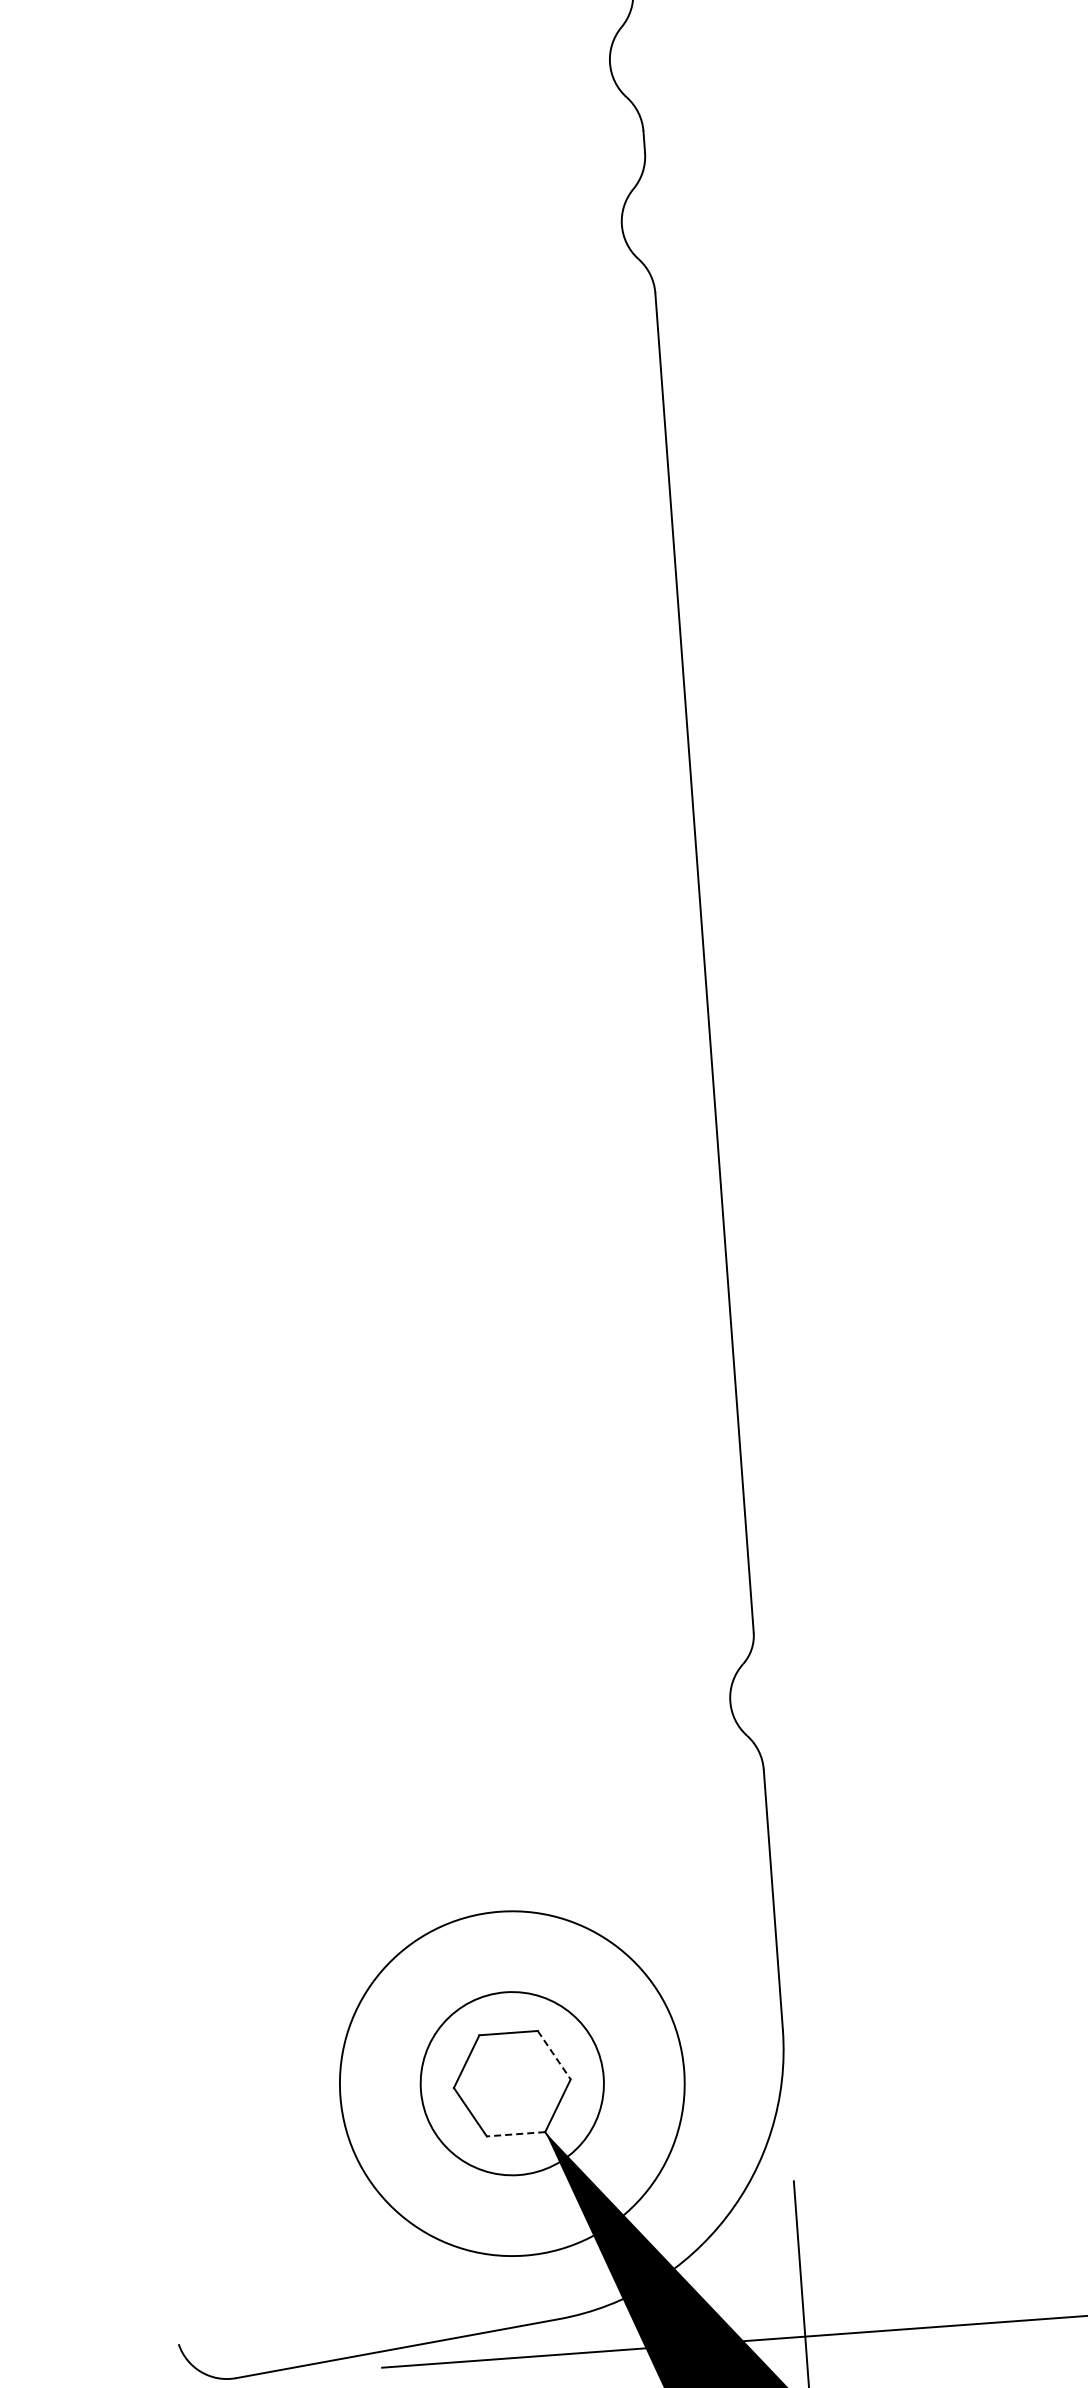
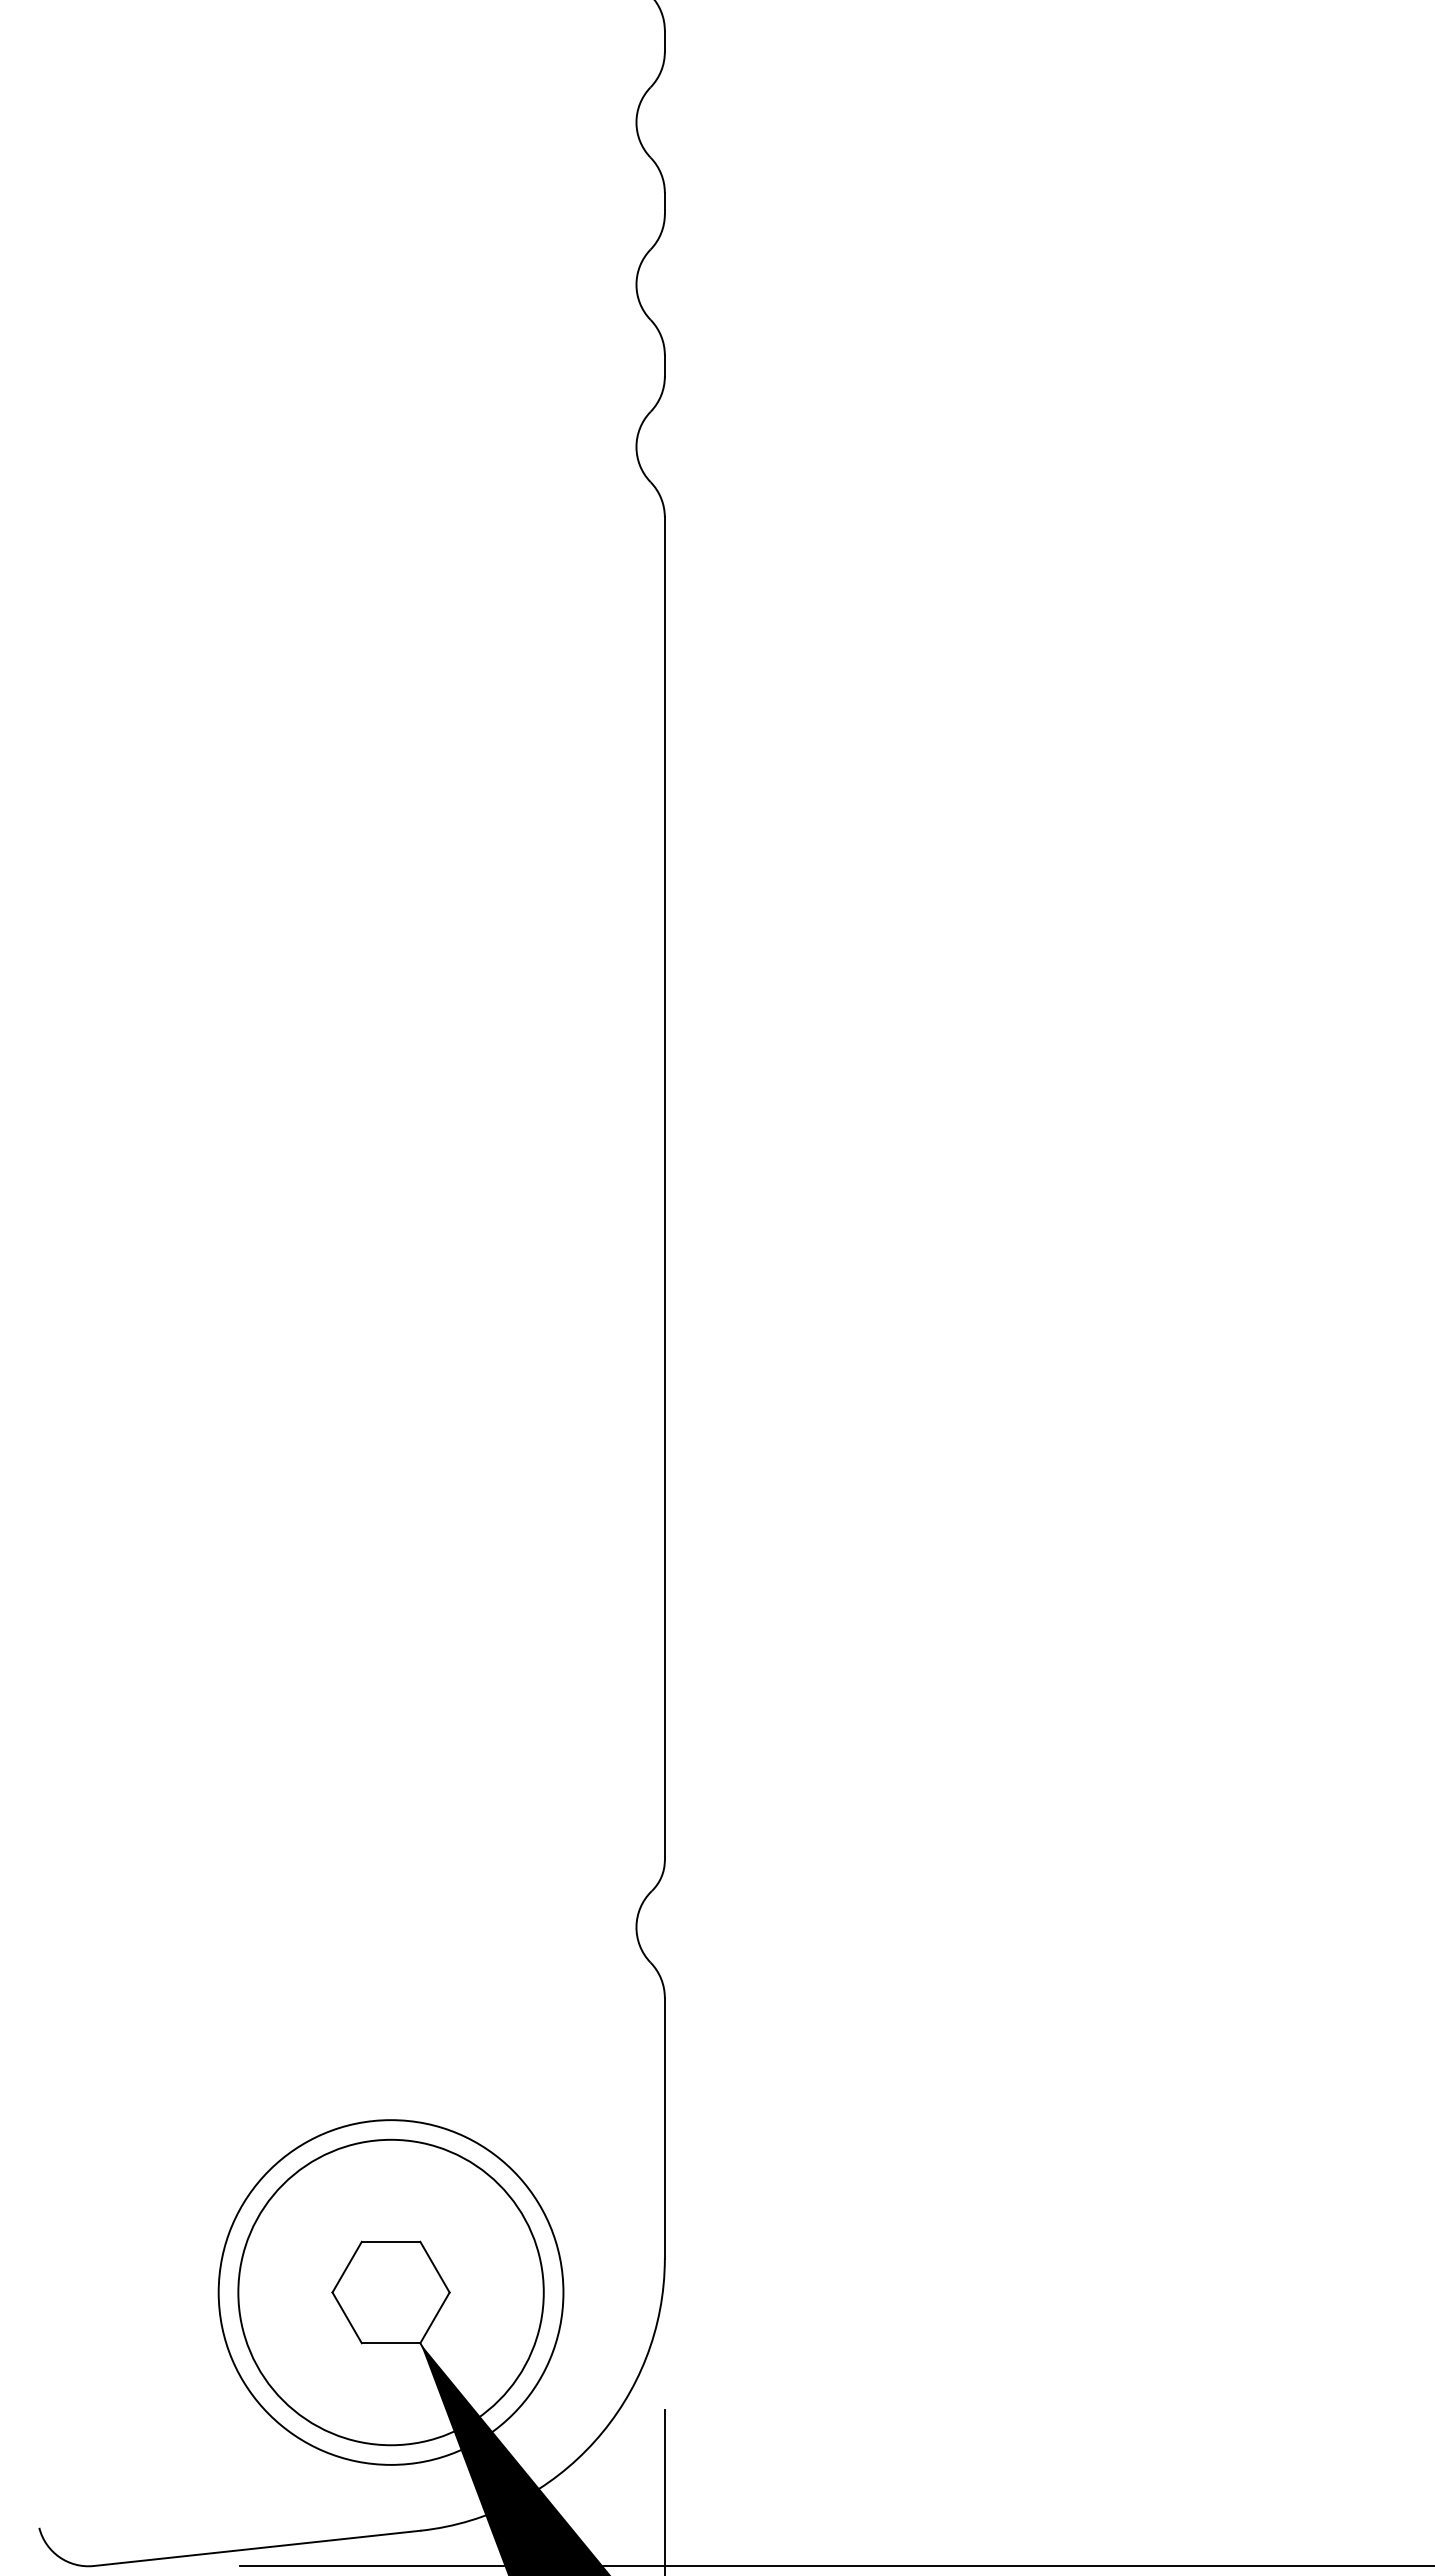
line: (554, 2055) -> (435, 2267), dashed -> solid
circle: (511, 2083) -> (390, 2292), size x1.67
line: (515, 2134) -> (390, 2343), dashed -> solid

